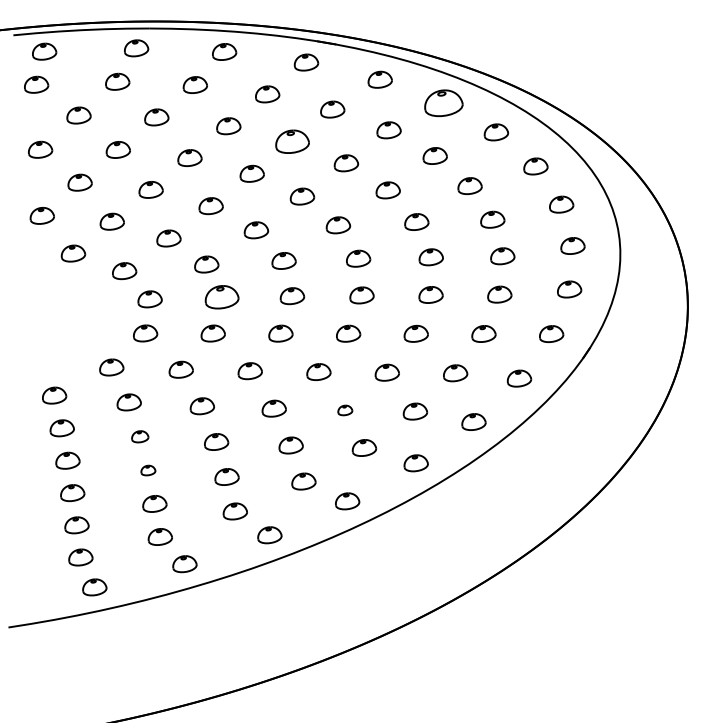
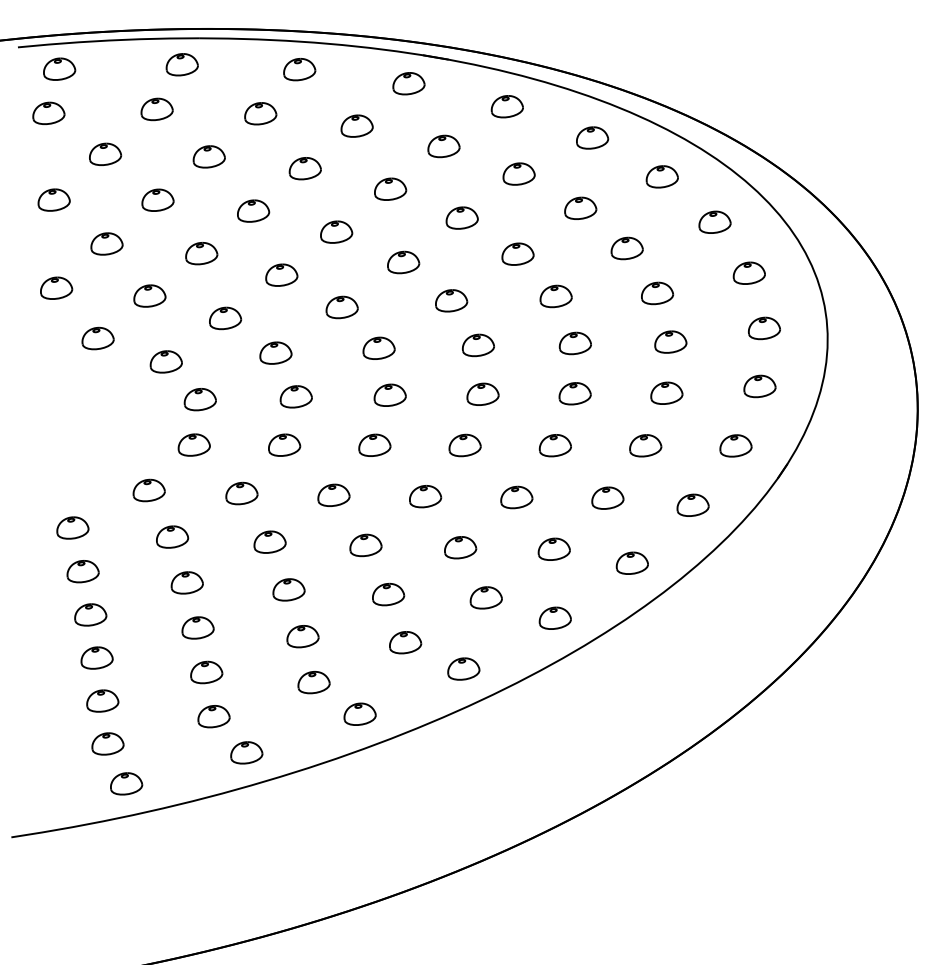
part: (444, 102) -> (592, 137), size x0.62
part: (292, 141) -> (390, 188), size x0.71
part: (221, 297) -> (295, 396), size x0.71
part: (345, 410) -> (460, 547), size x1.67
part: (139, 436) -> (186, 582), size x1.43
part: (147, 470) -> (197, 627), size x1.67

